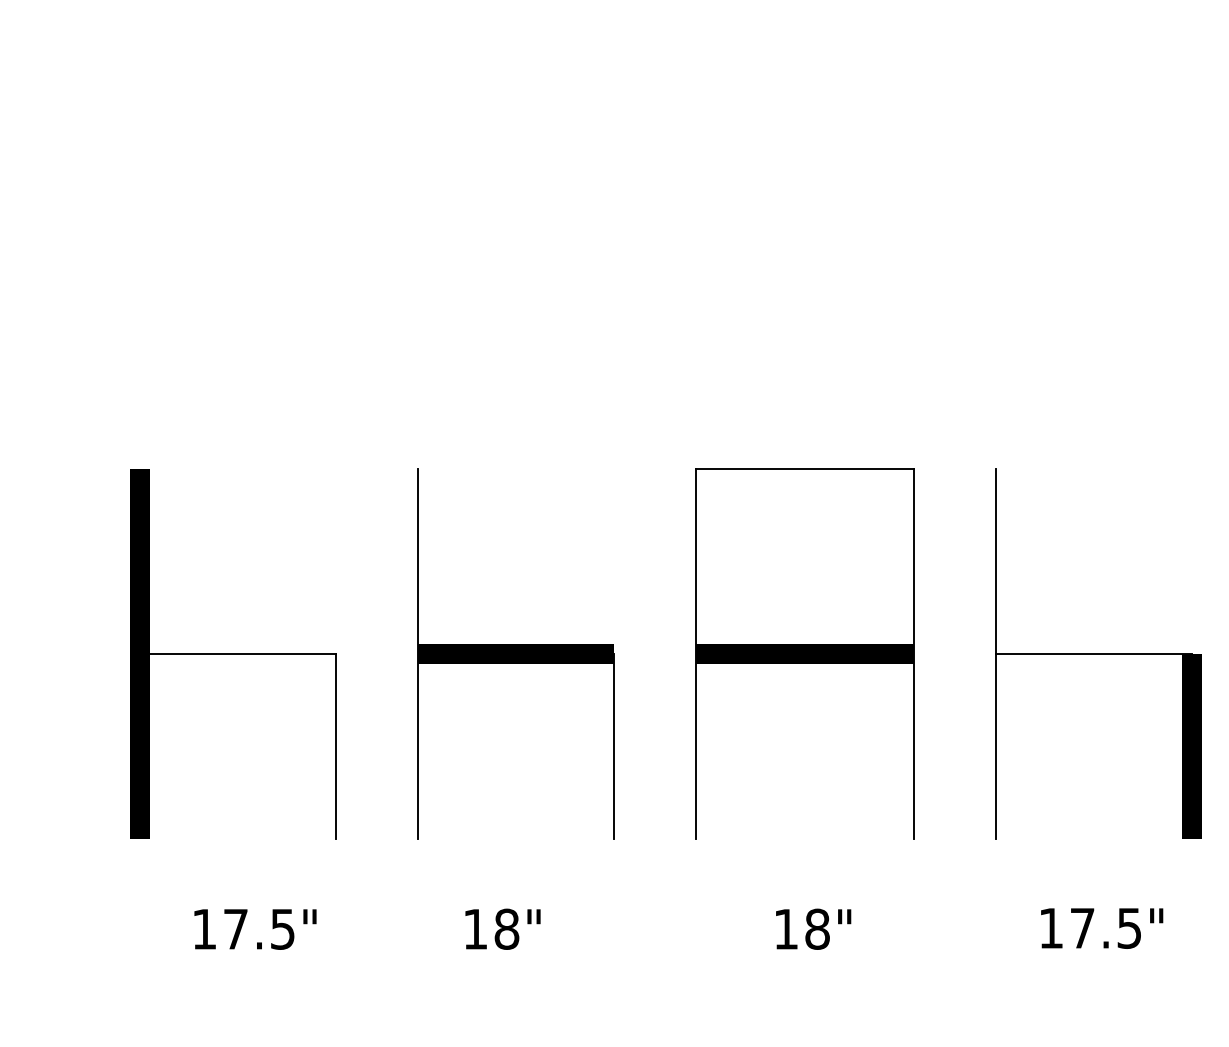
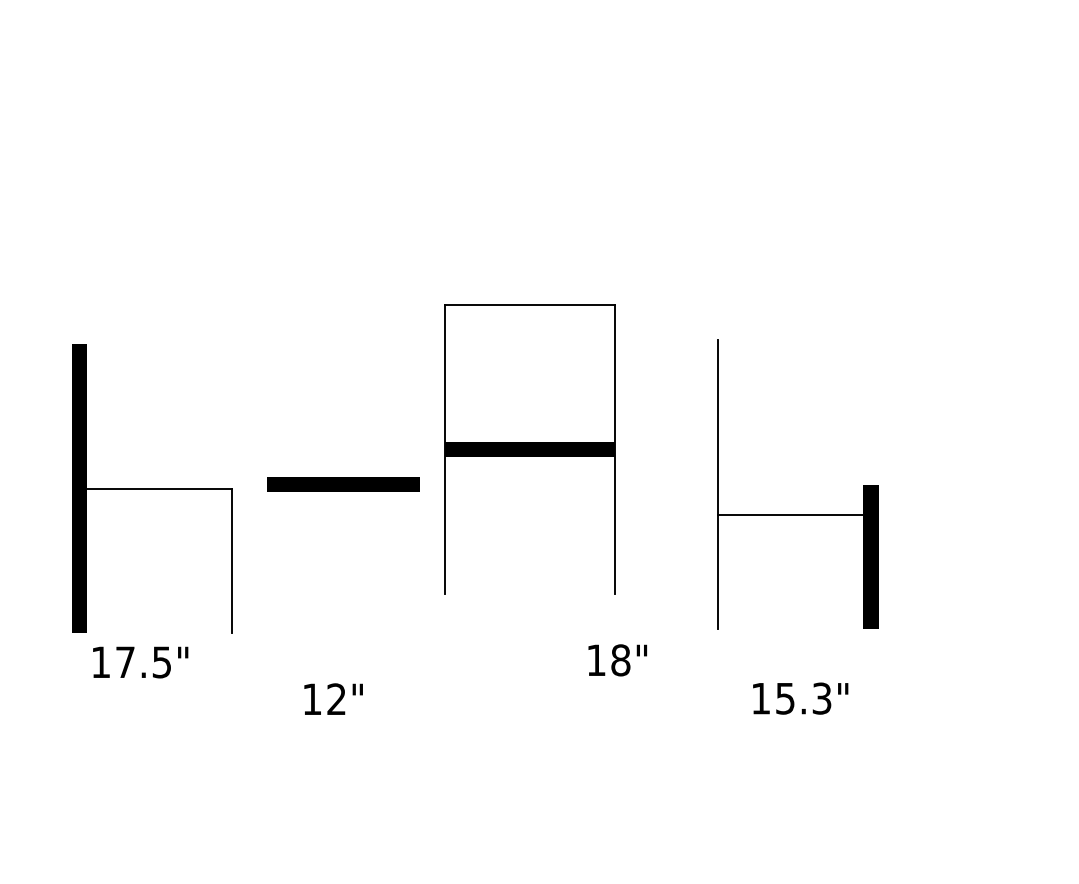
part: (233, 653) -> (152, 488), moved
line: (418, 653) -> (267, 484), removed
part: (804, 653) -> (529, 449), moved
line: (1092, 653) -> (793, 514), moved
line: (614, 746) -> (420, 556), removed
text: (1105, 928) -> (803, 698), 17.5" -> 15.3"
text: (255, 929) -> (140, 662), moved
text: (506, 929) -> (336, 699), 18" -> 12"
text: (813, 929) -> (617, 660), moved

